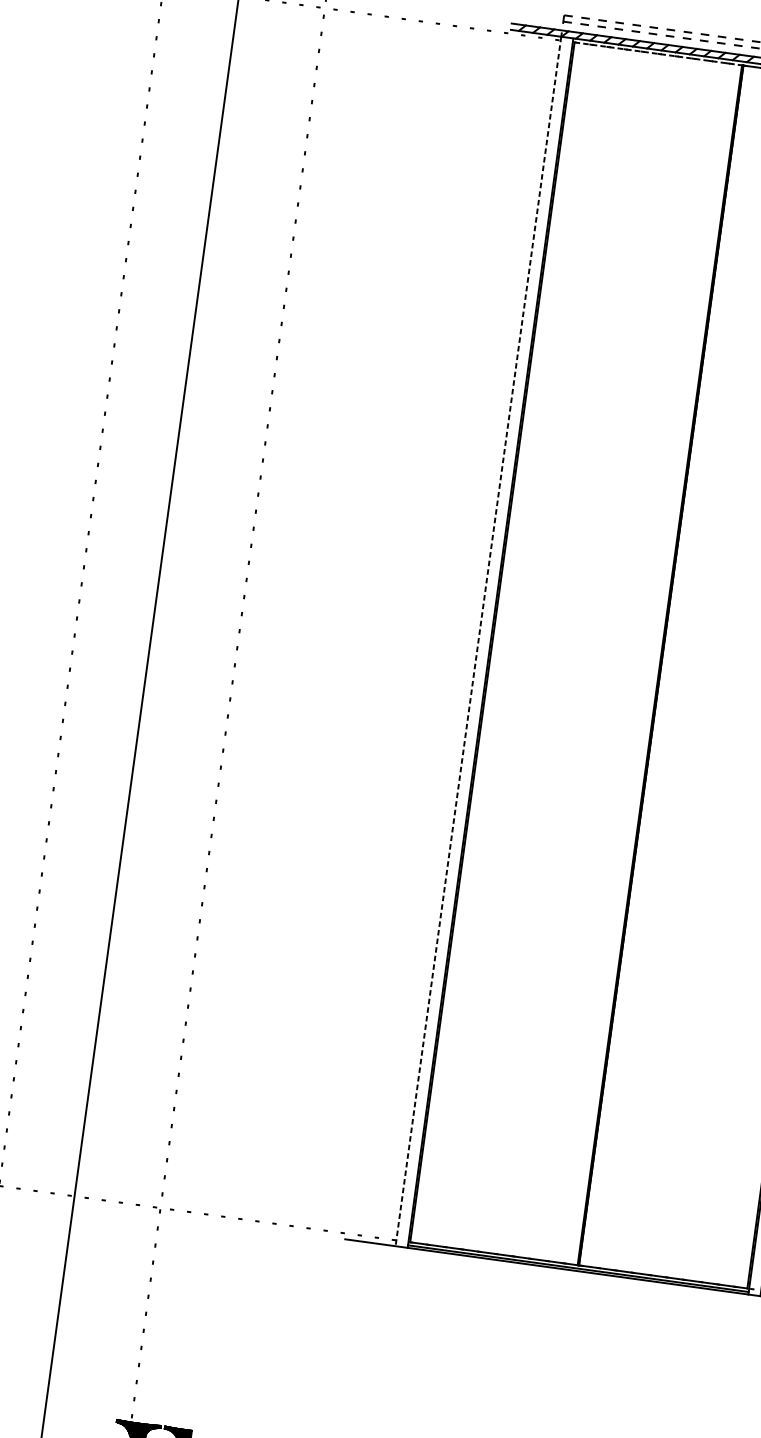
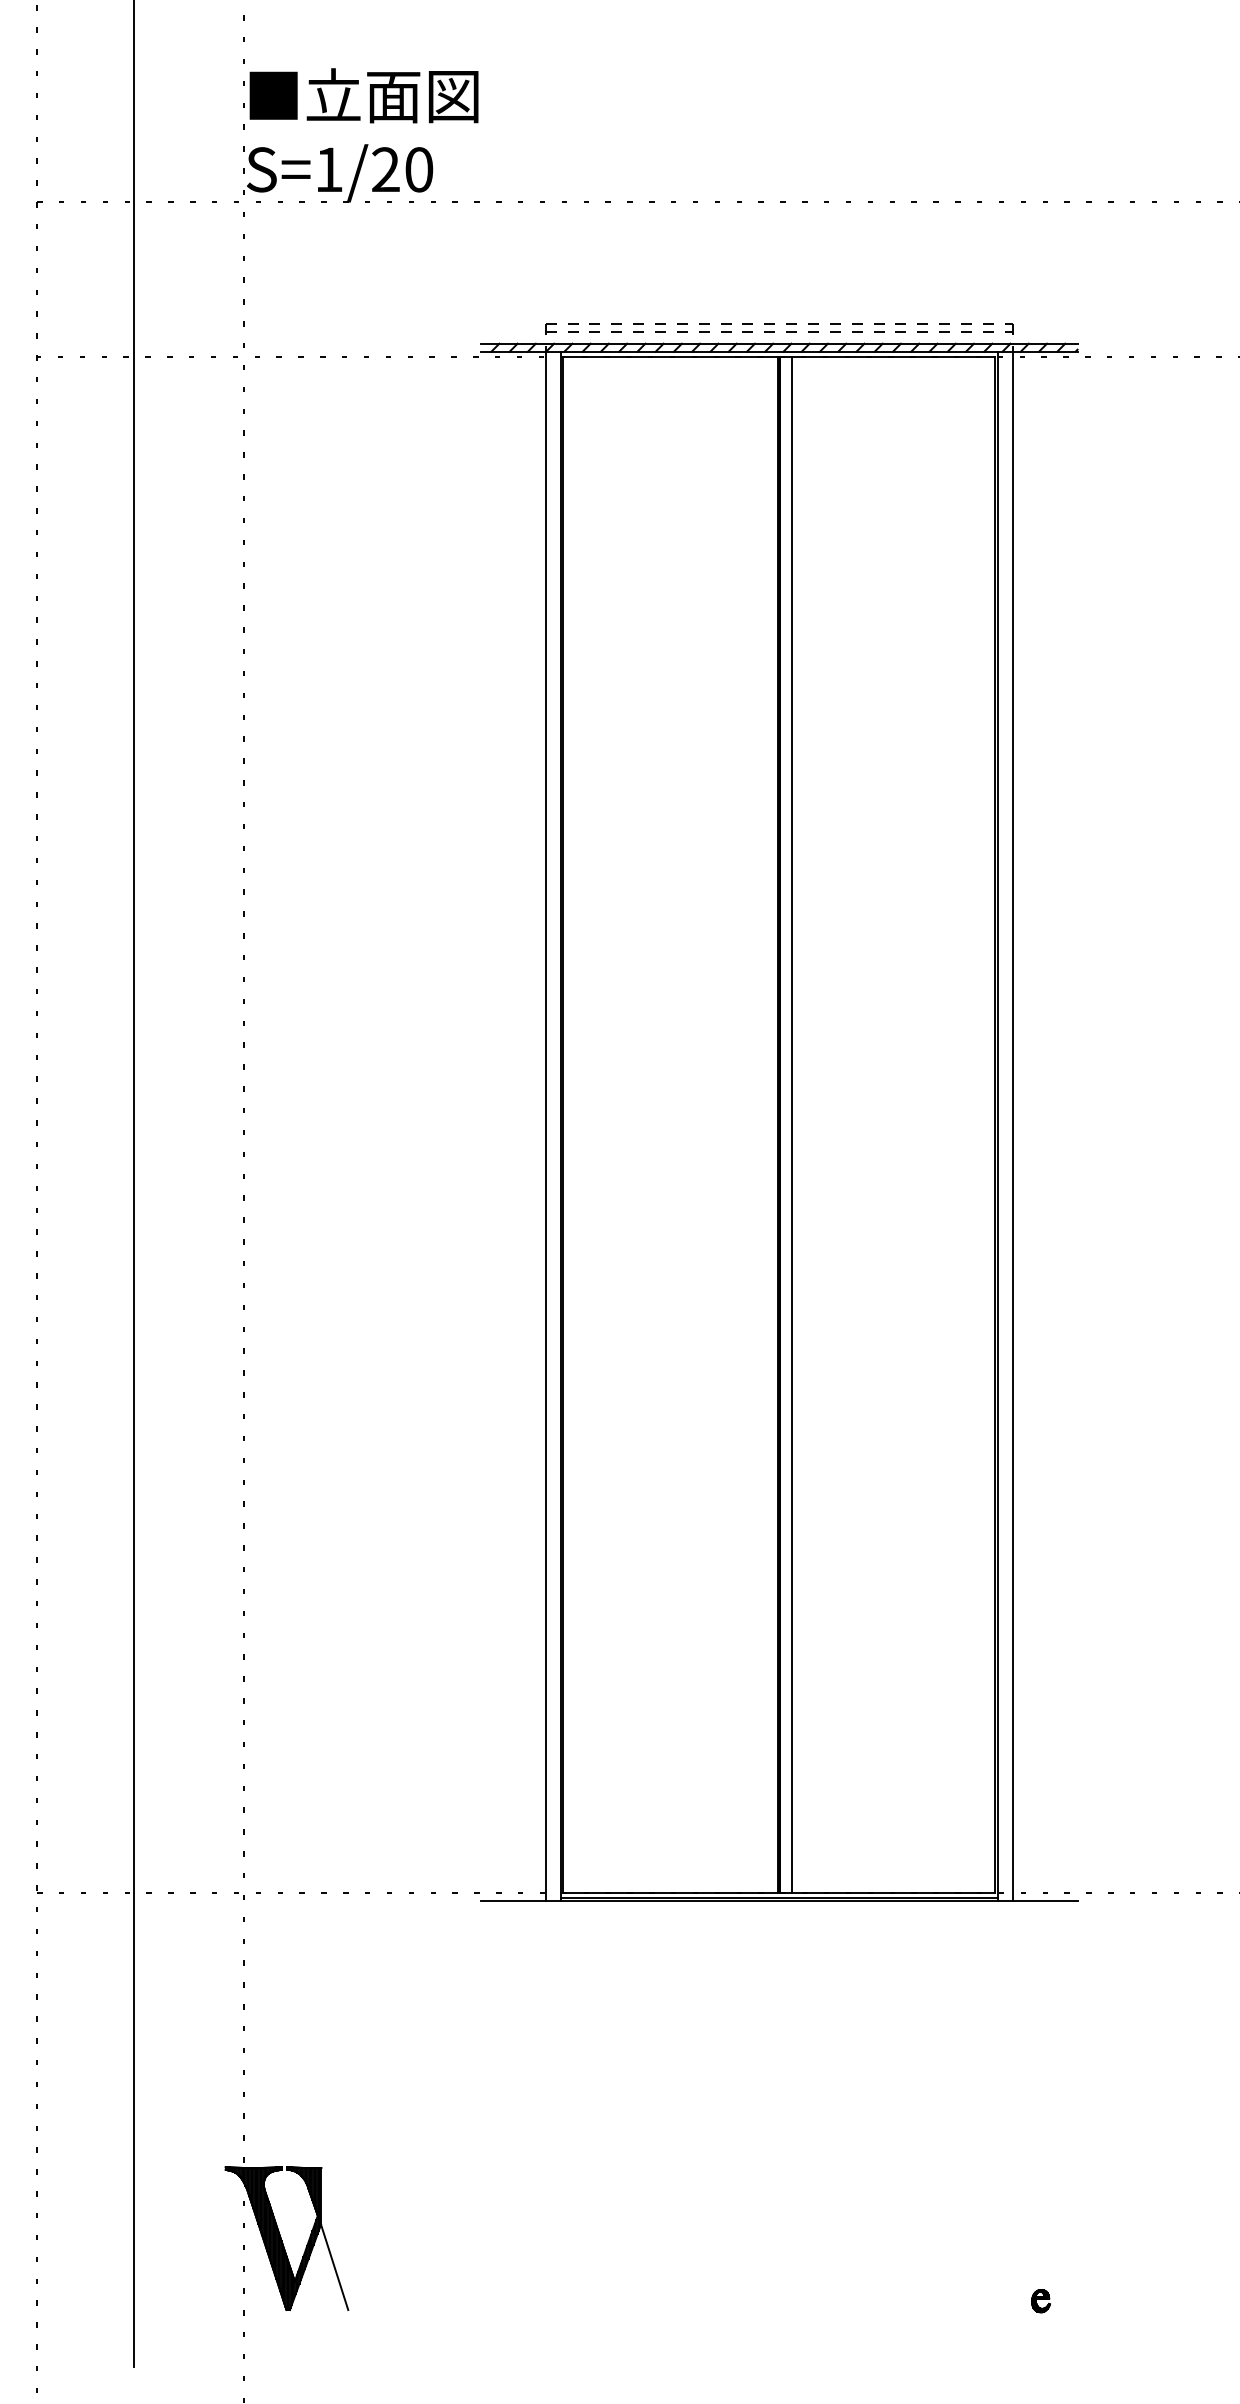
line: (658, 53) -> (671, 356), dashed -> solid
line: (478, 641) -> (545, 1126), dashed -> solid
line: (670, 666) -> (791, 1124), added

